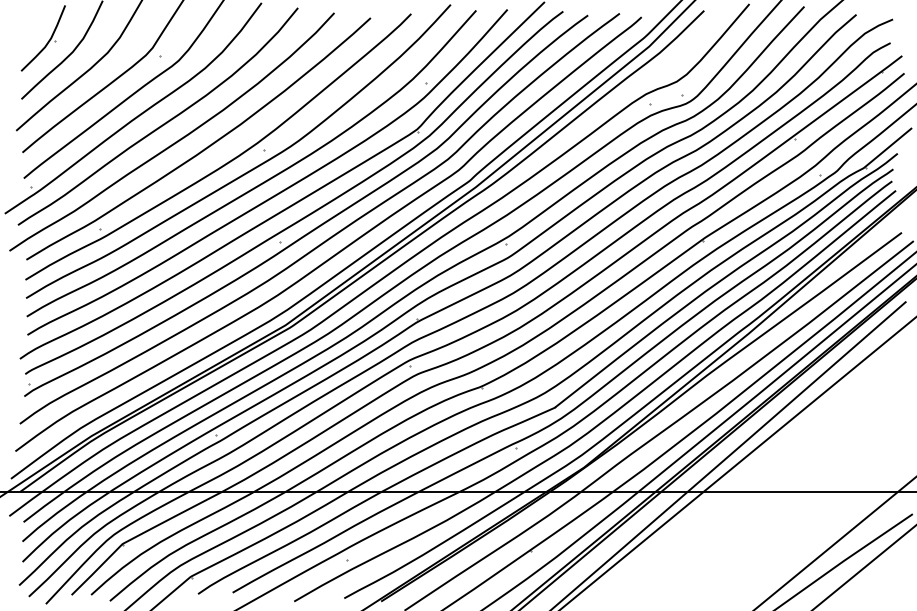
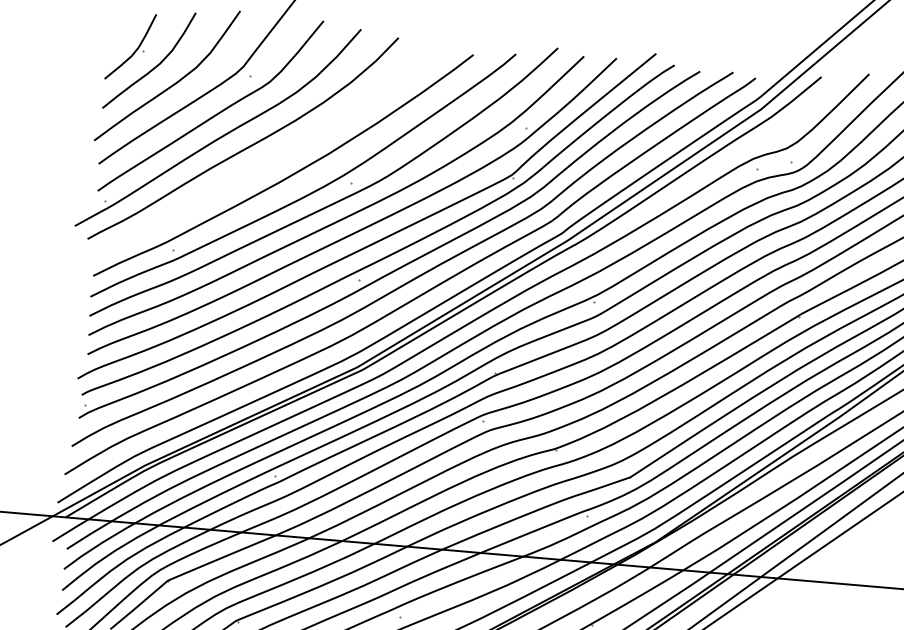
curve: (178, 139) -> (262, 164), removed

